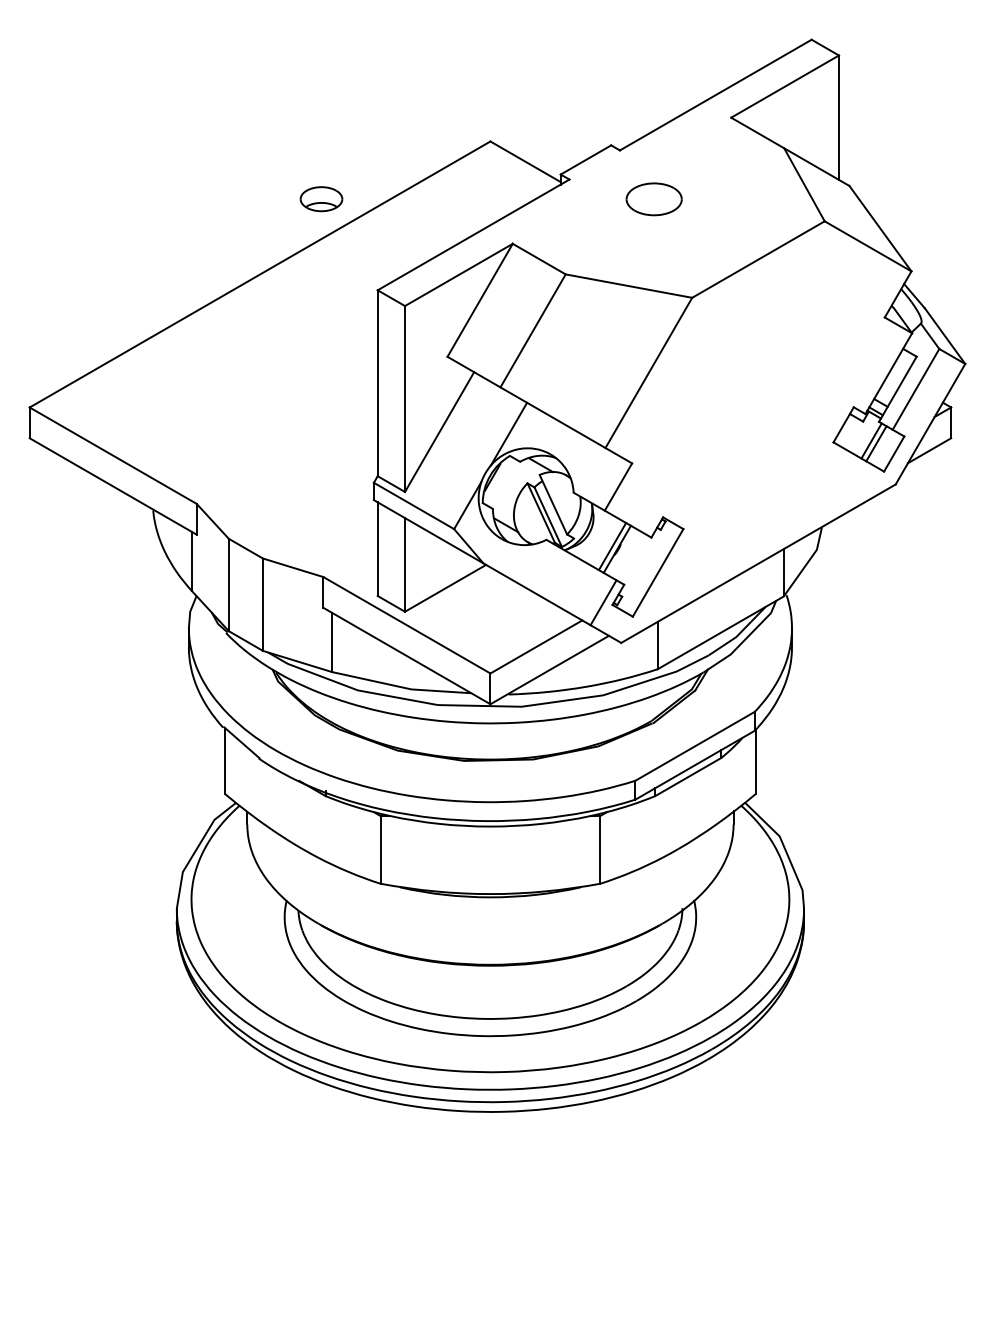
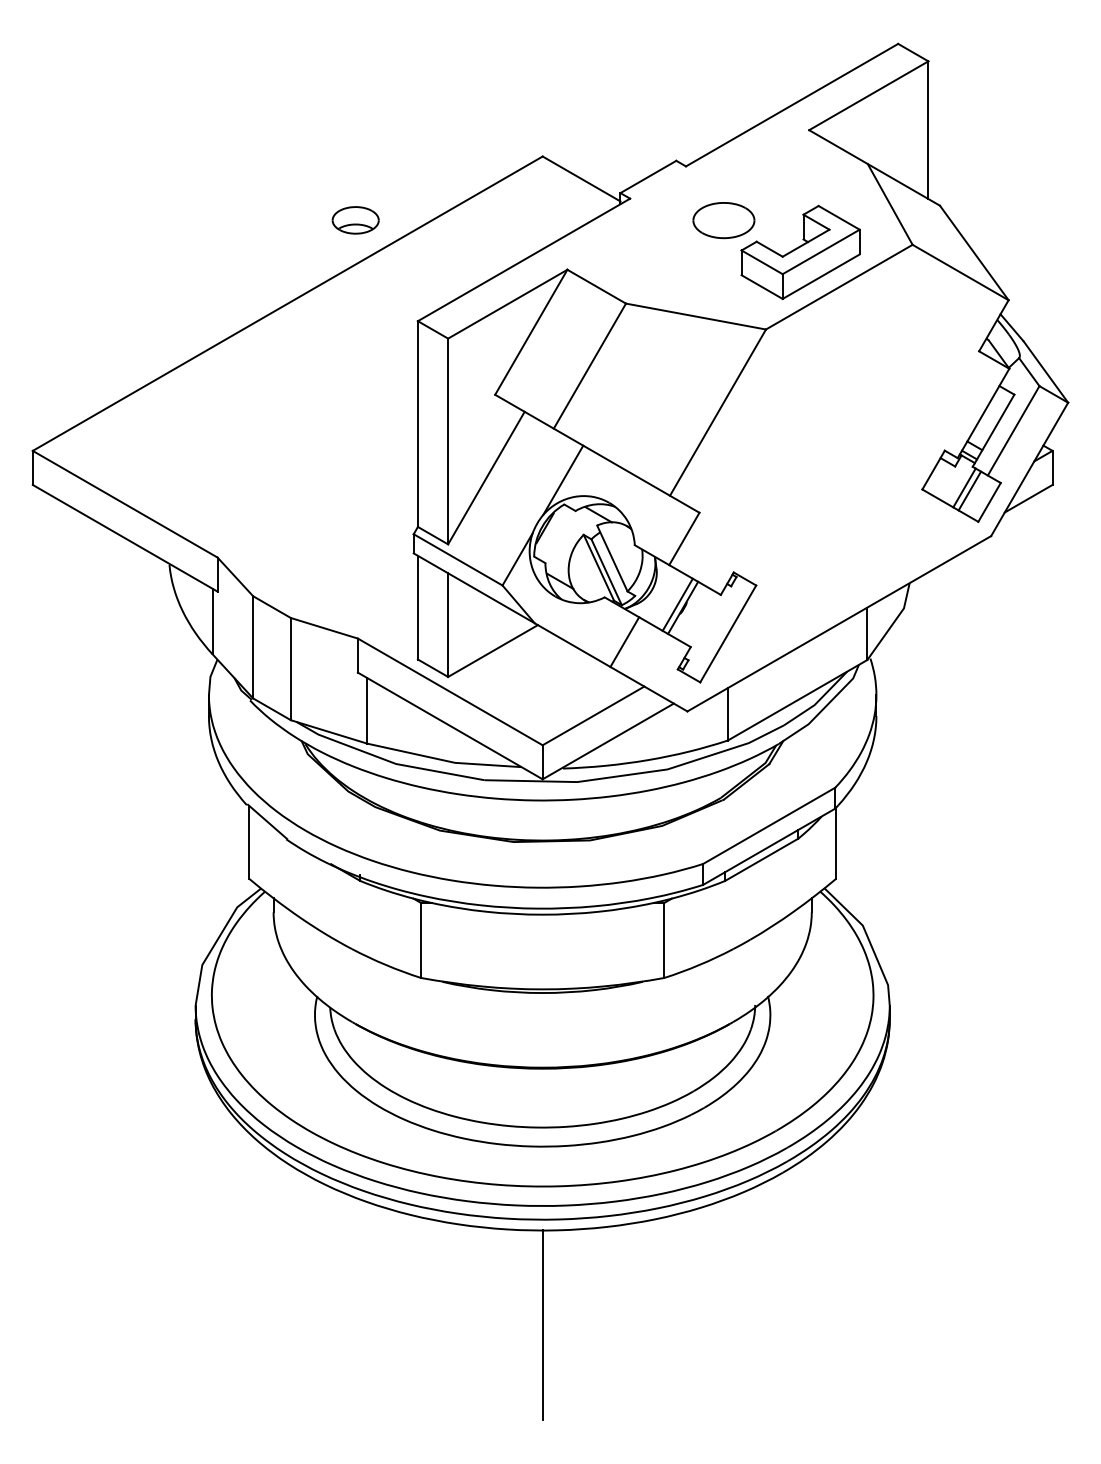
part: (723, 228) -> (800, 252), added
line: (603, 602) -> (624, 641), moved
line: (490, 1197) -> (542, 1325), added

